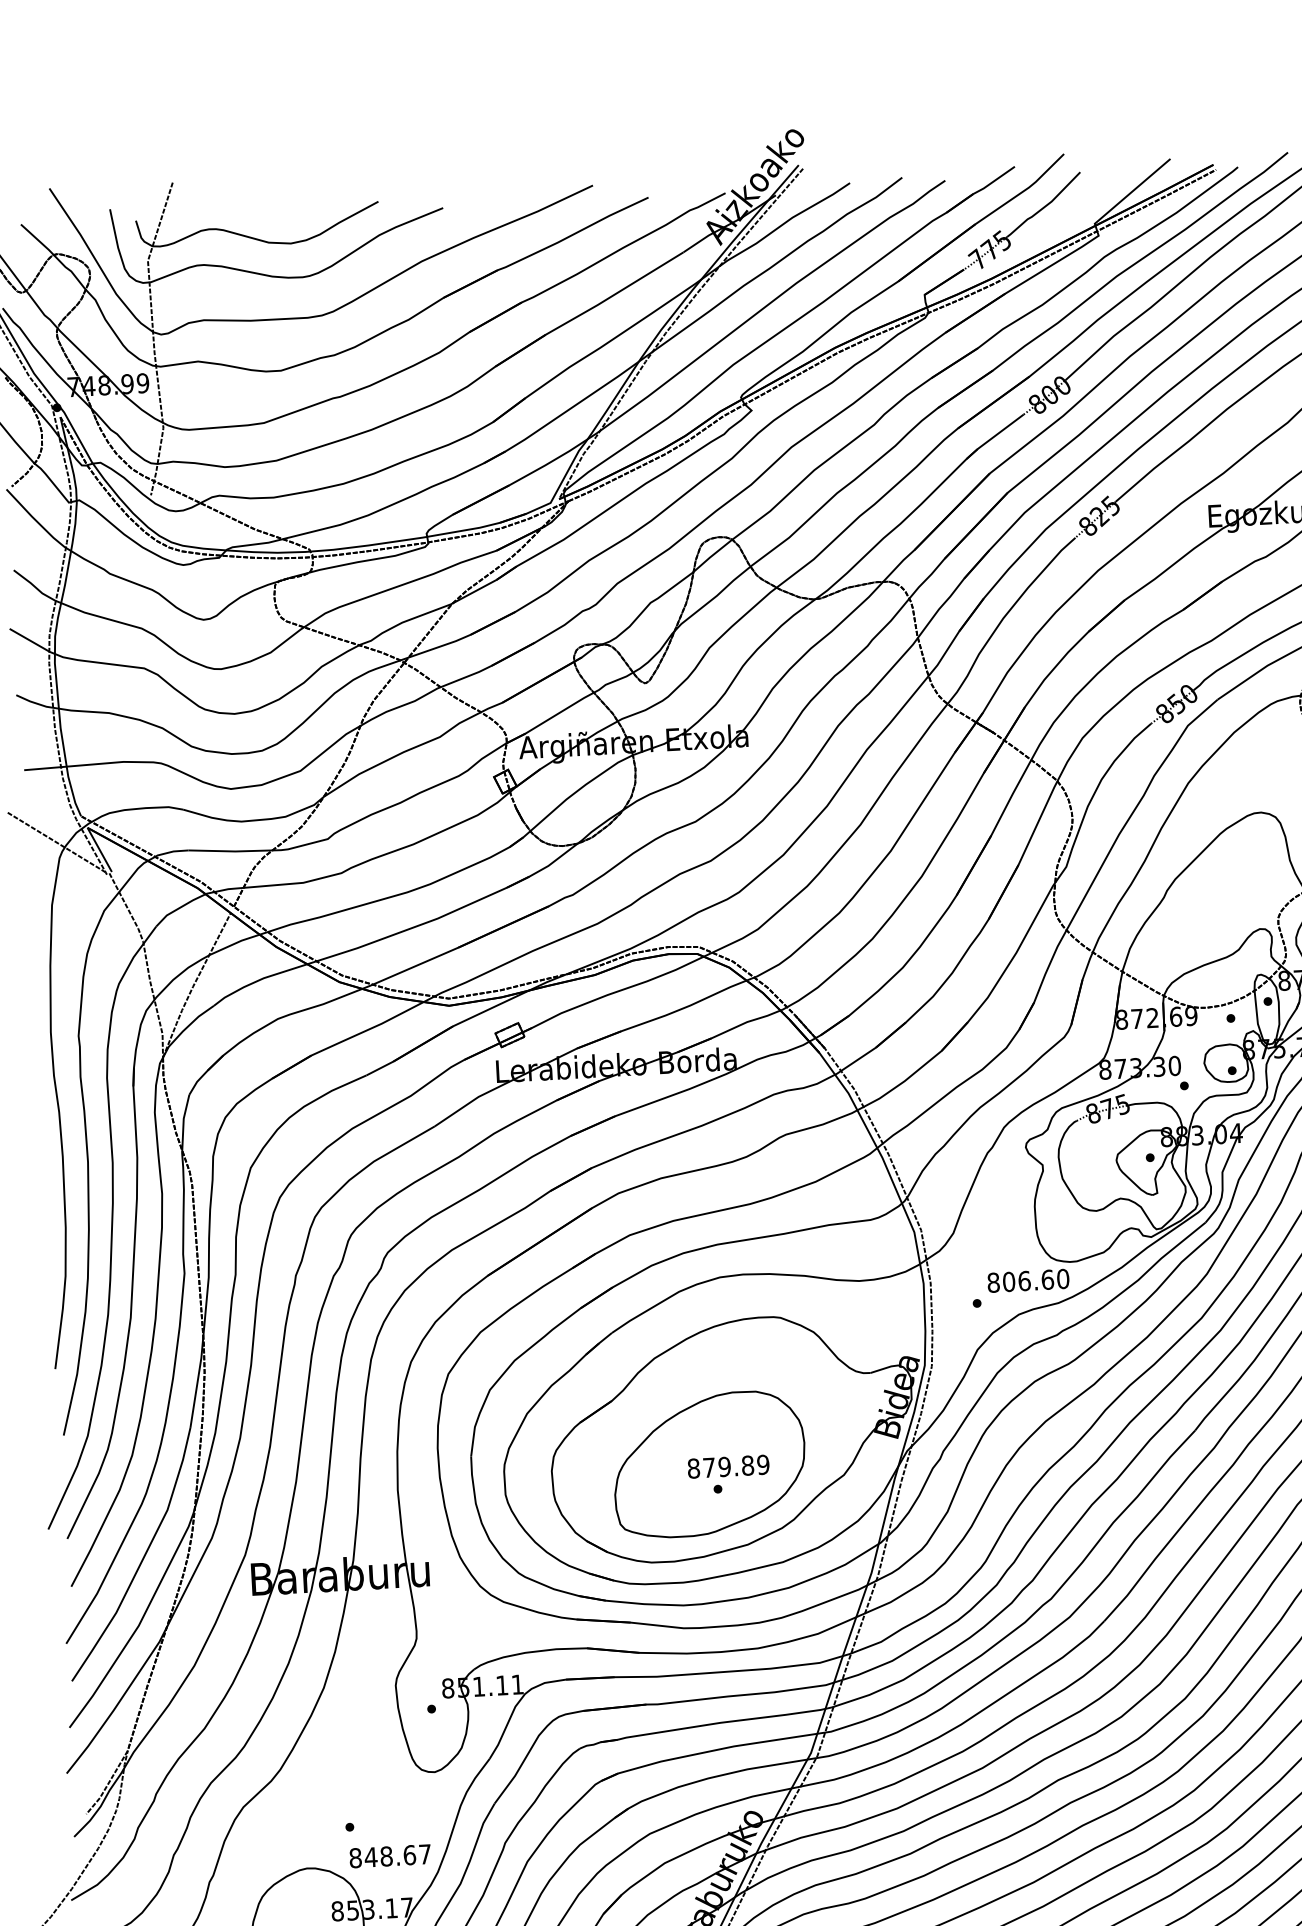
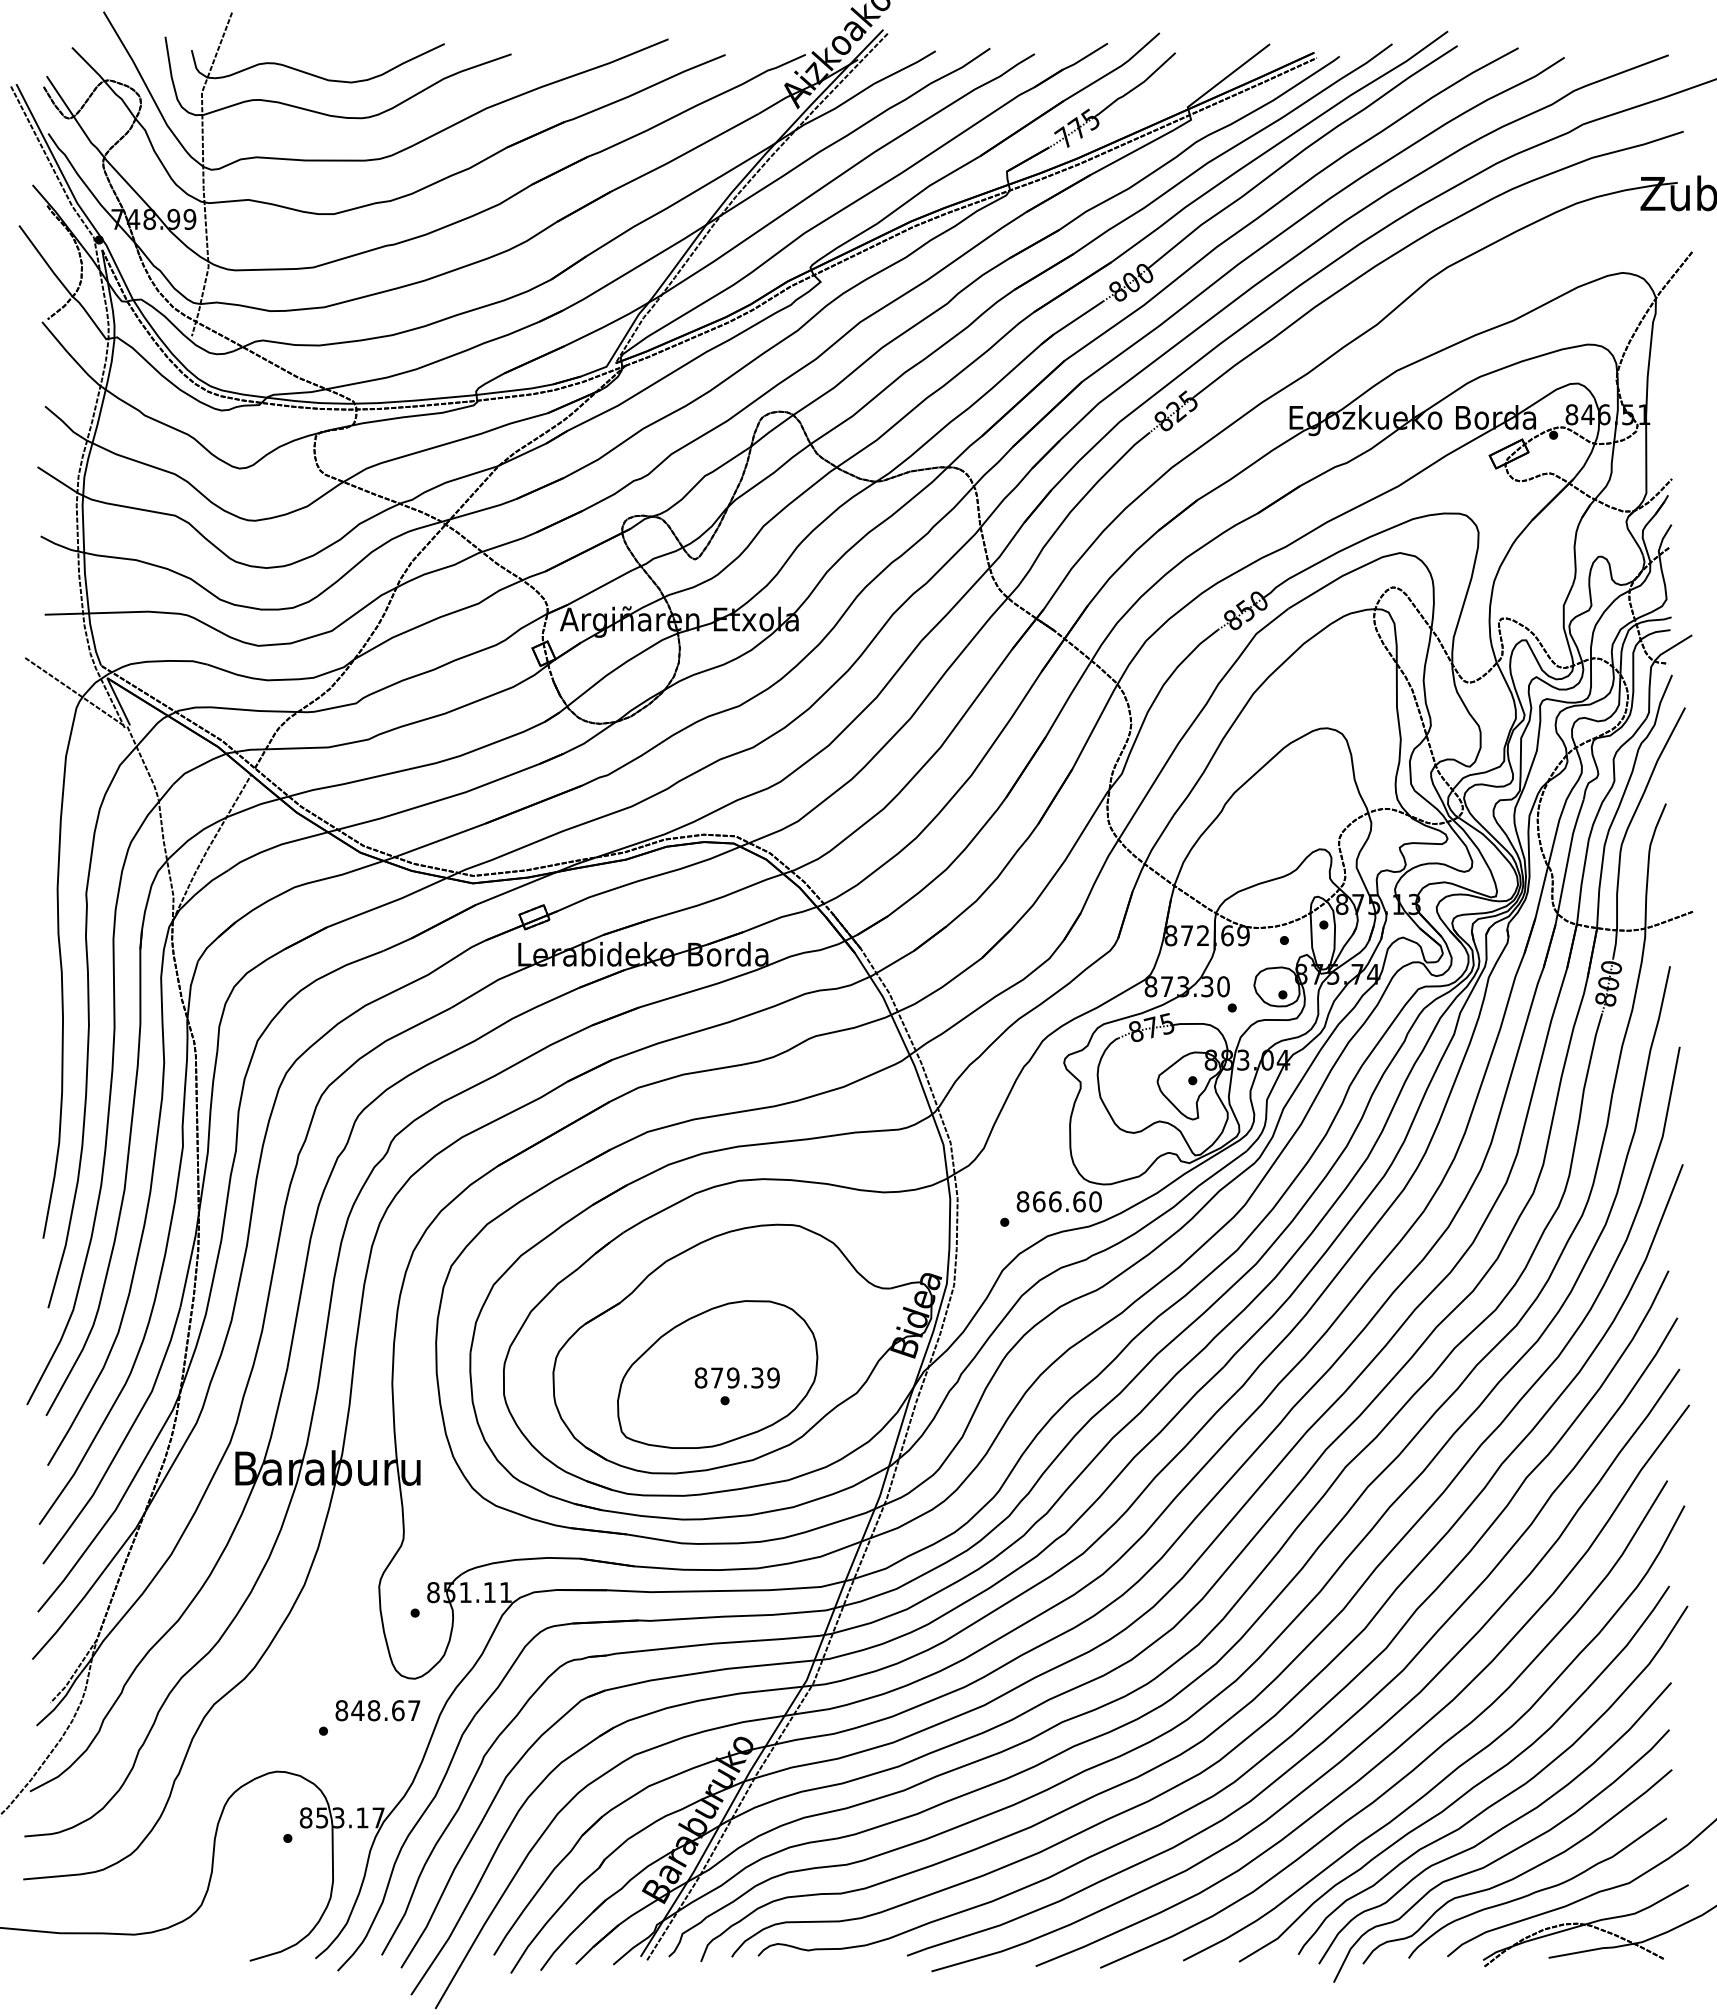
text: (1008, 1281) -> (1038, 1201), 806.60 -> 866.60
text: (747, 1465) -> (757, 1377), 879.89 -> 879.39
text: (389, 1856) -> (377, 1710), moved

